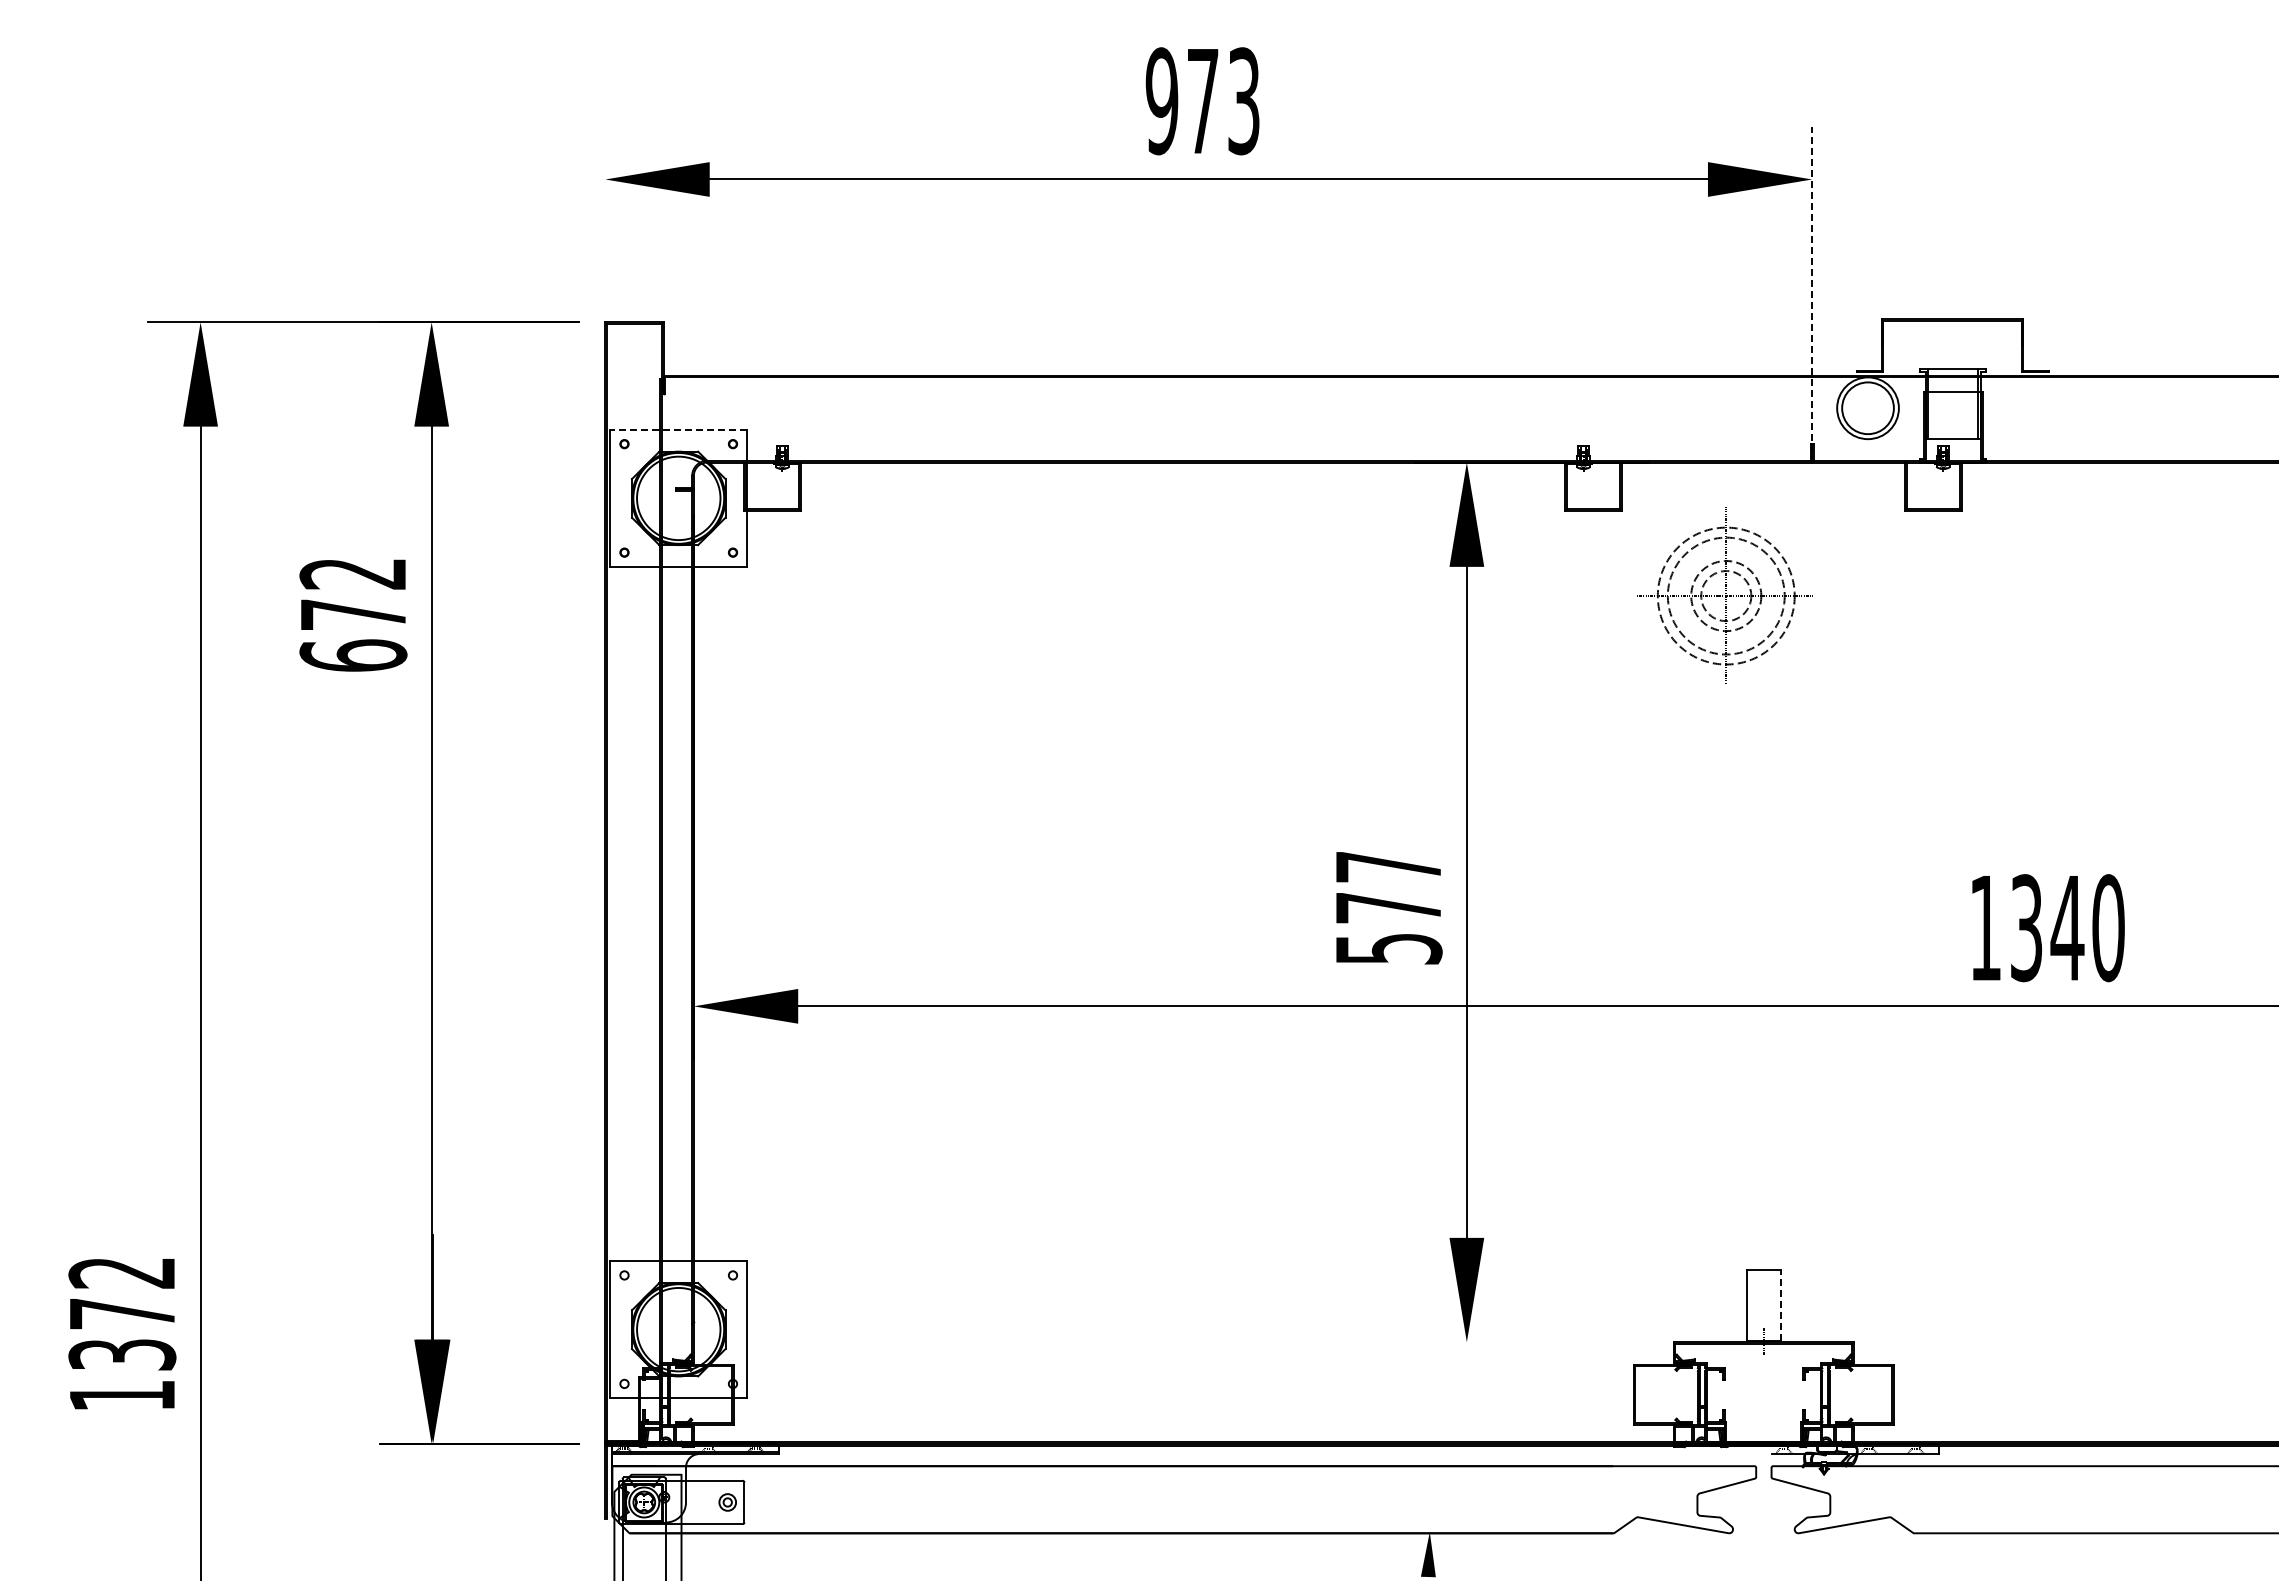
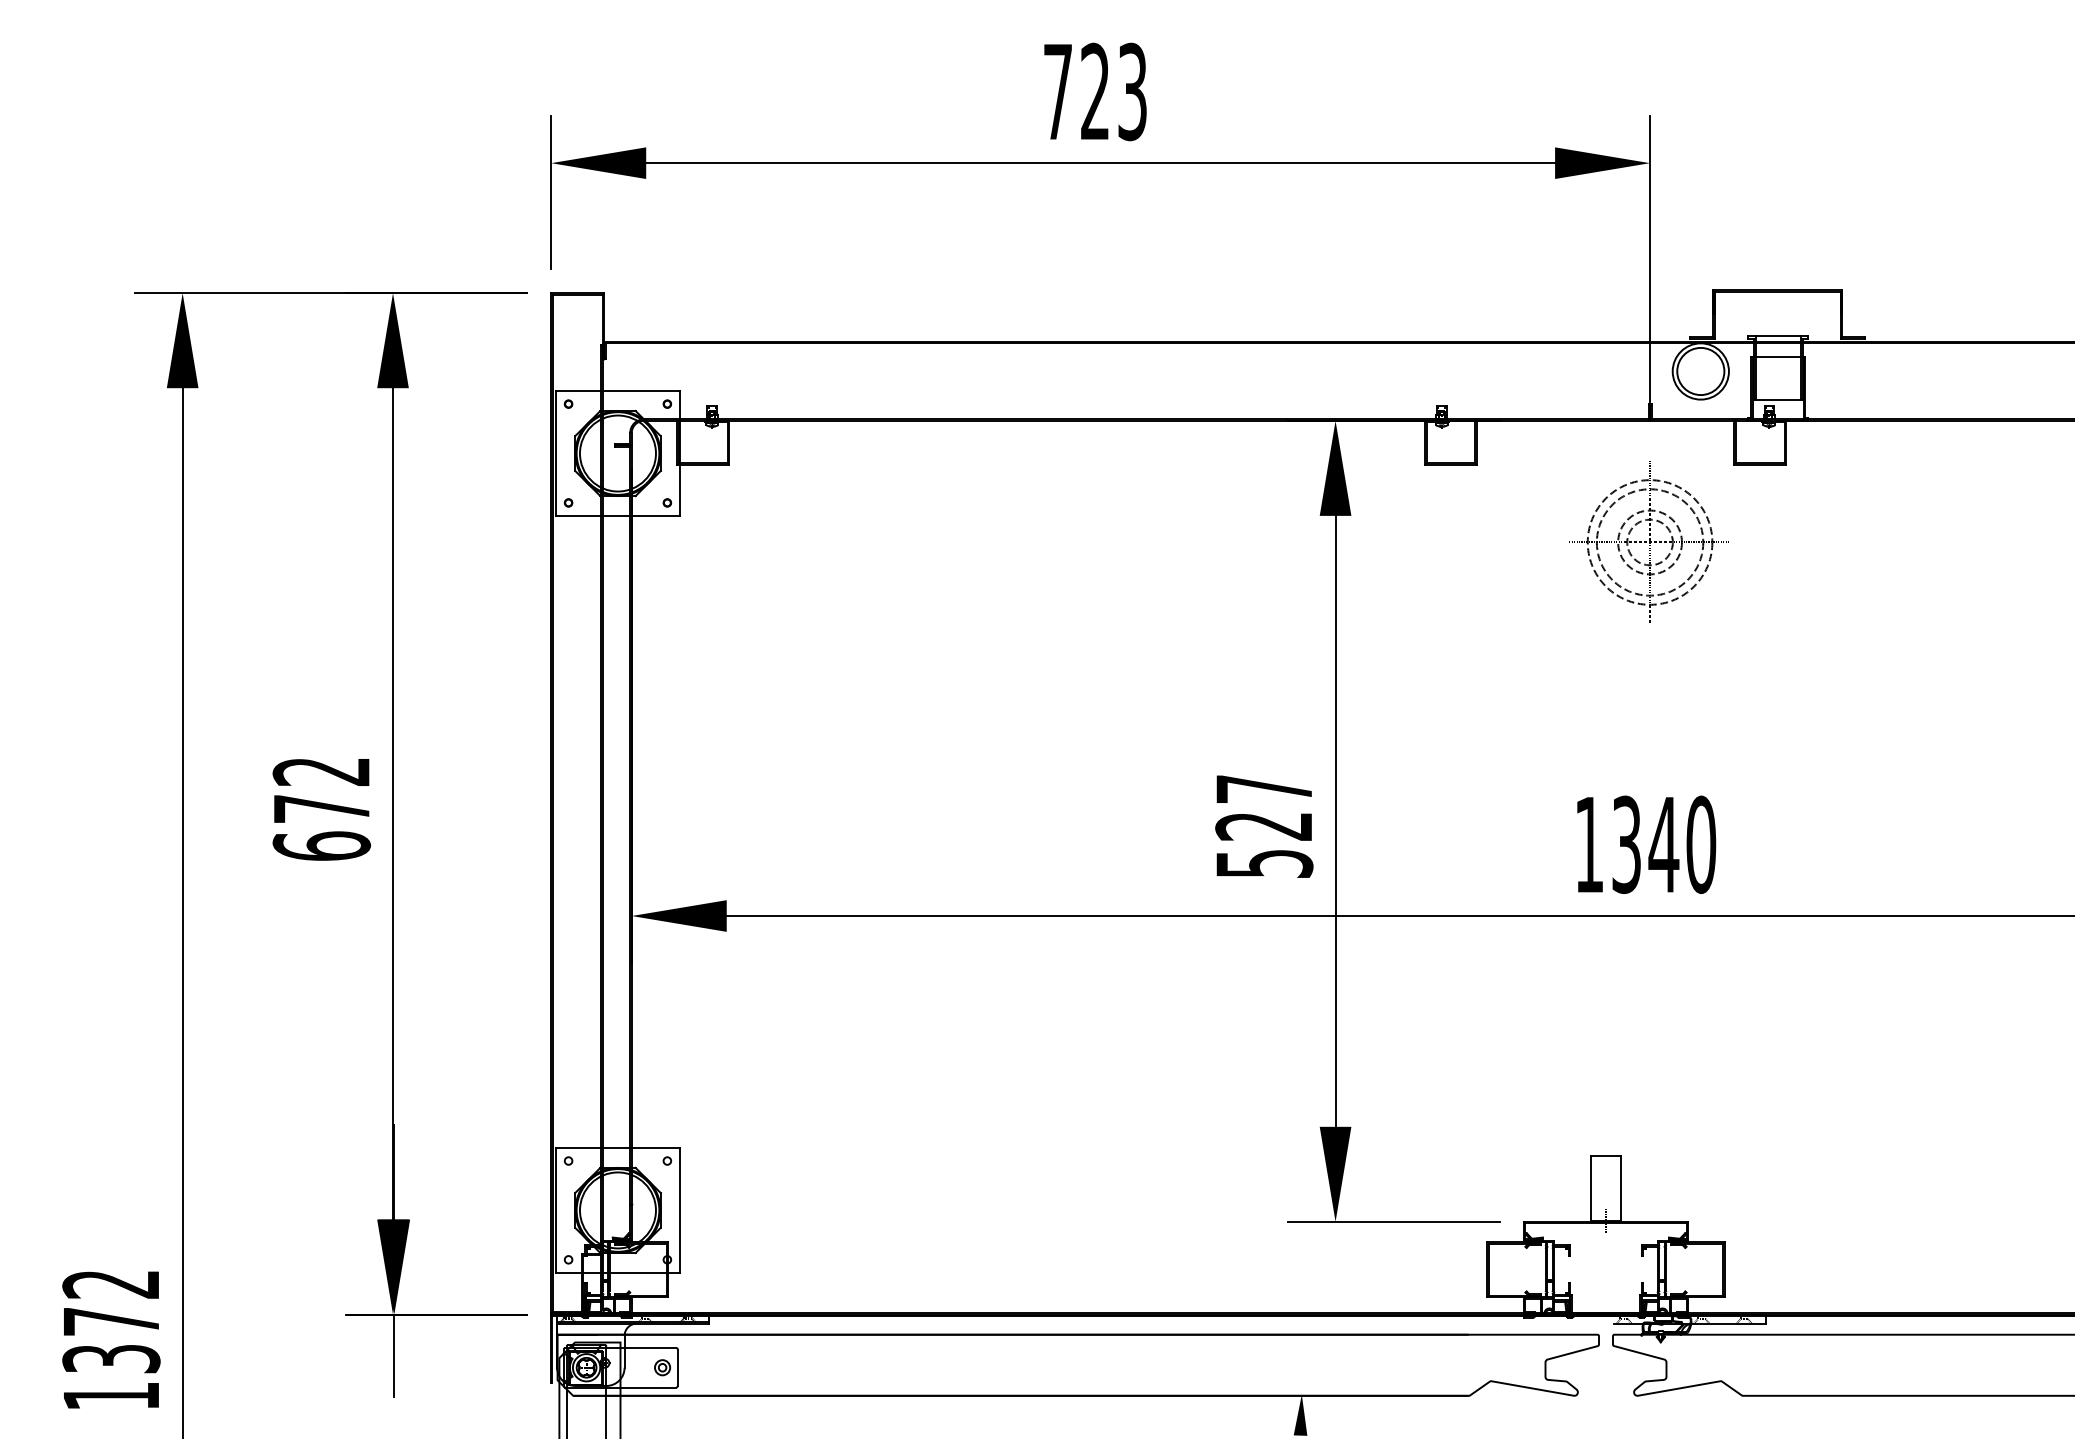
text: (1181, 101) -> (1075, 92), 973 -> 723
line: (605, 211) -> (551, 192), added
line: (1812, 295) -> (1650, 268), dashed -> solid
line: (678, 429) -> (617, 390), dashed -> solid
part: (1724, 595) -> (1648, 541), moved
text: (353, 615) -> (321, 809), moved
text: (1387, 908) -> (1263, 826), 577 -> 527
text: (2048, 928) -> (1646, 845), moved
line: (1780, 1305) -> (1621, 1188), dashed -> solid
text: (122, 1334) -> (111, 1340), moved
line: (1530, 1342) -> (1393, 1222), added
line: (433, 1489) -> (394, 1355), added

